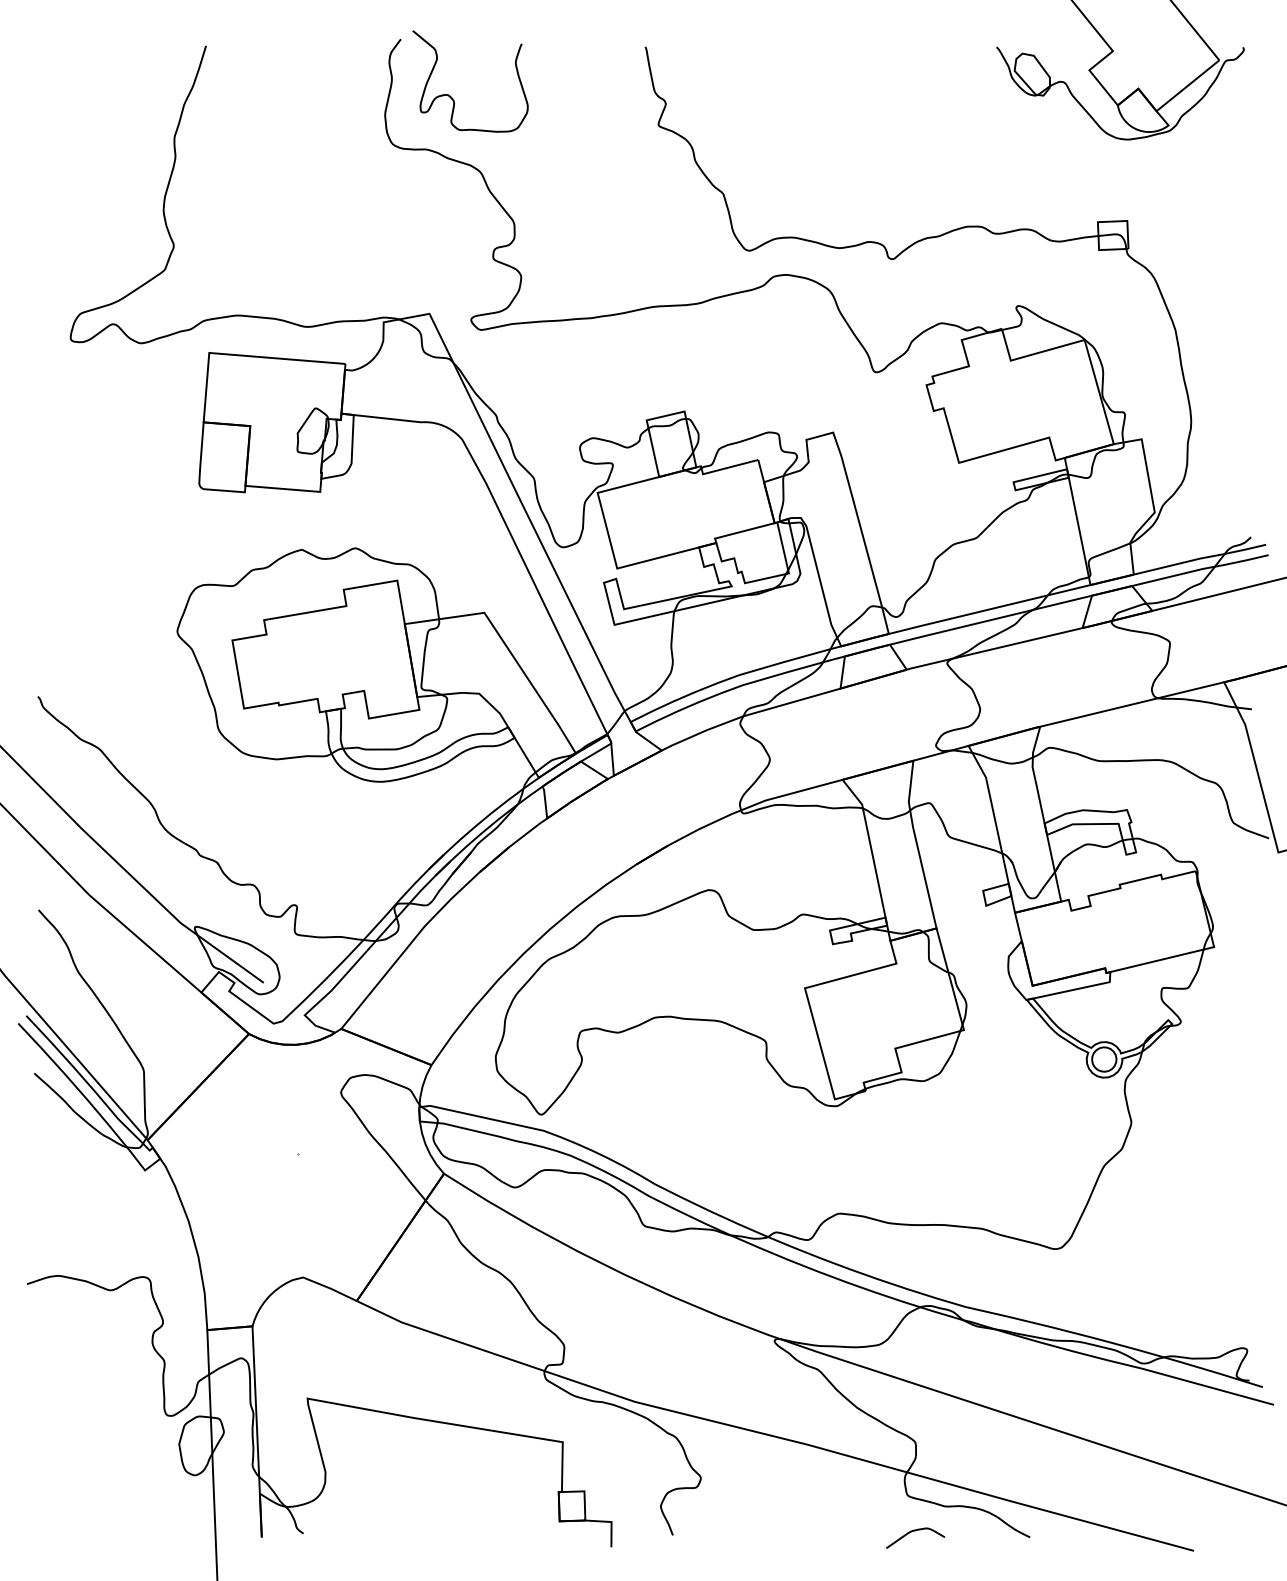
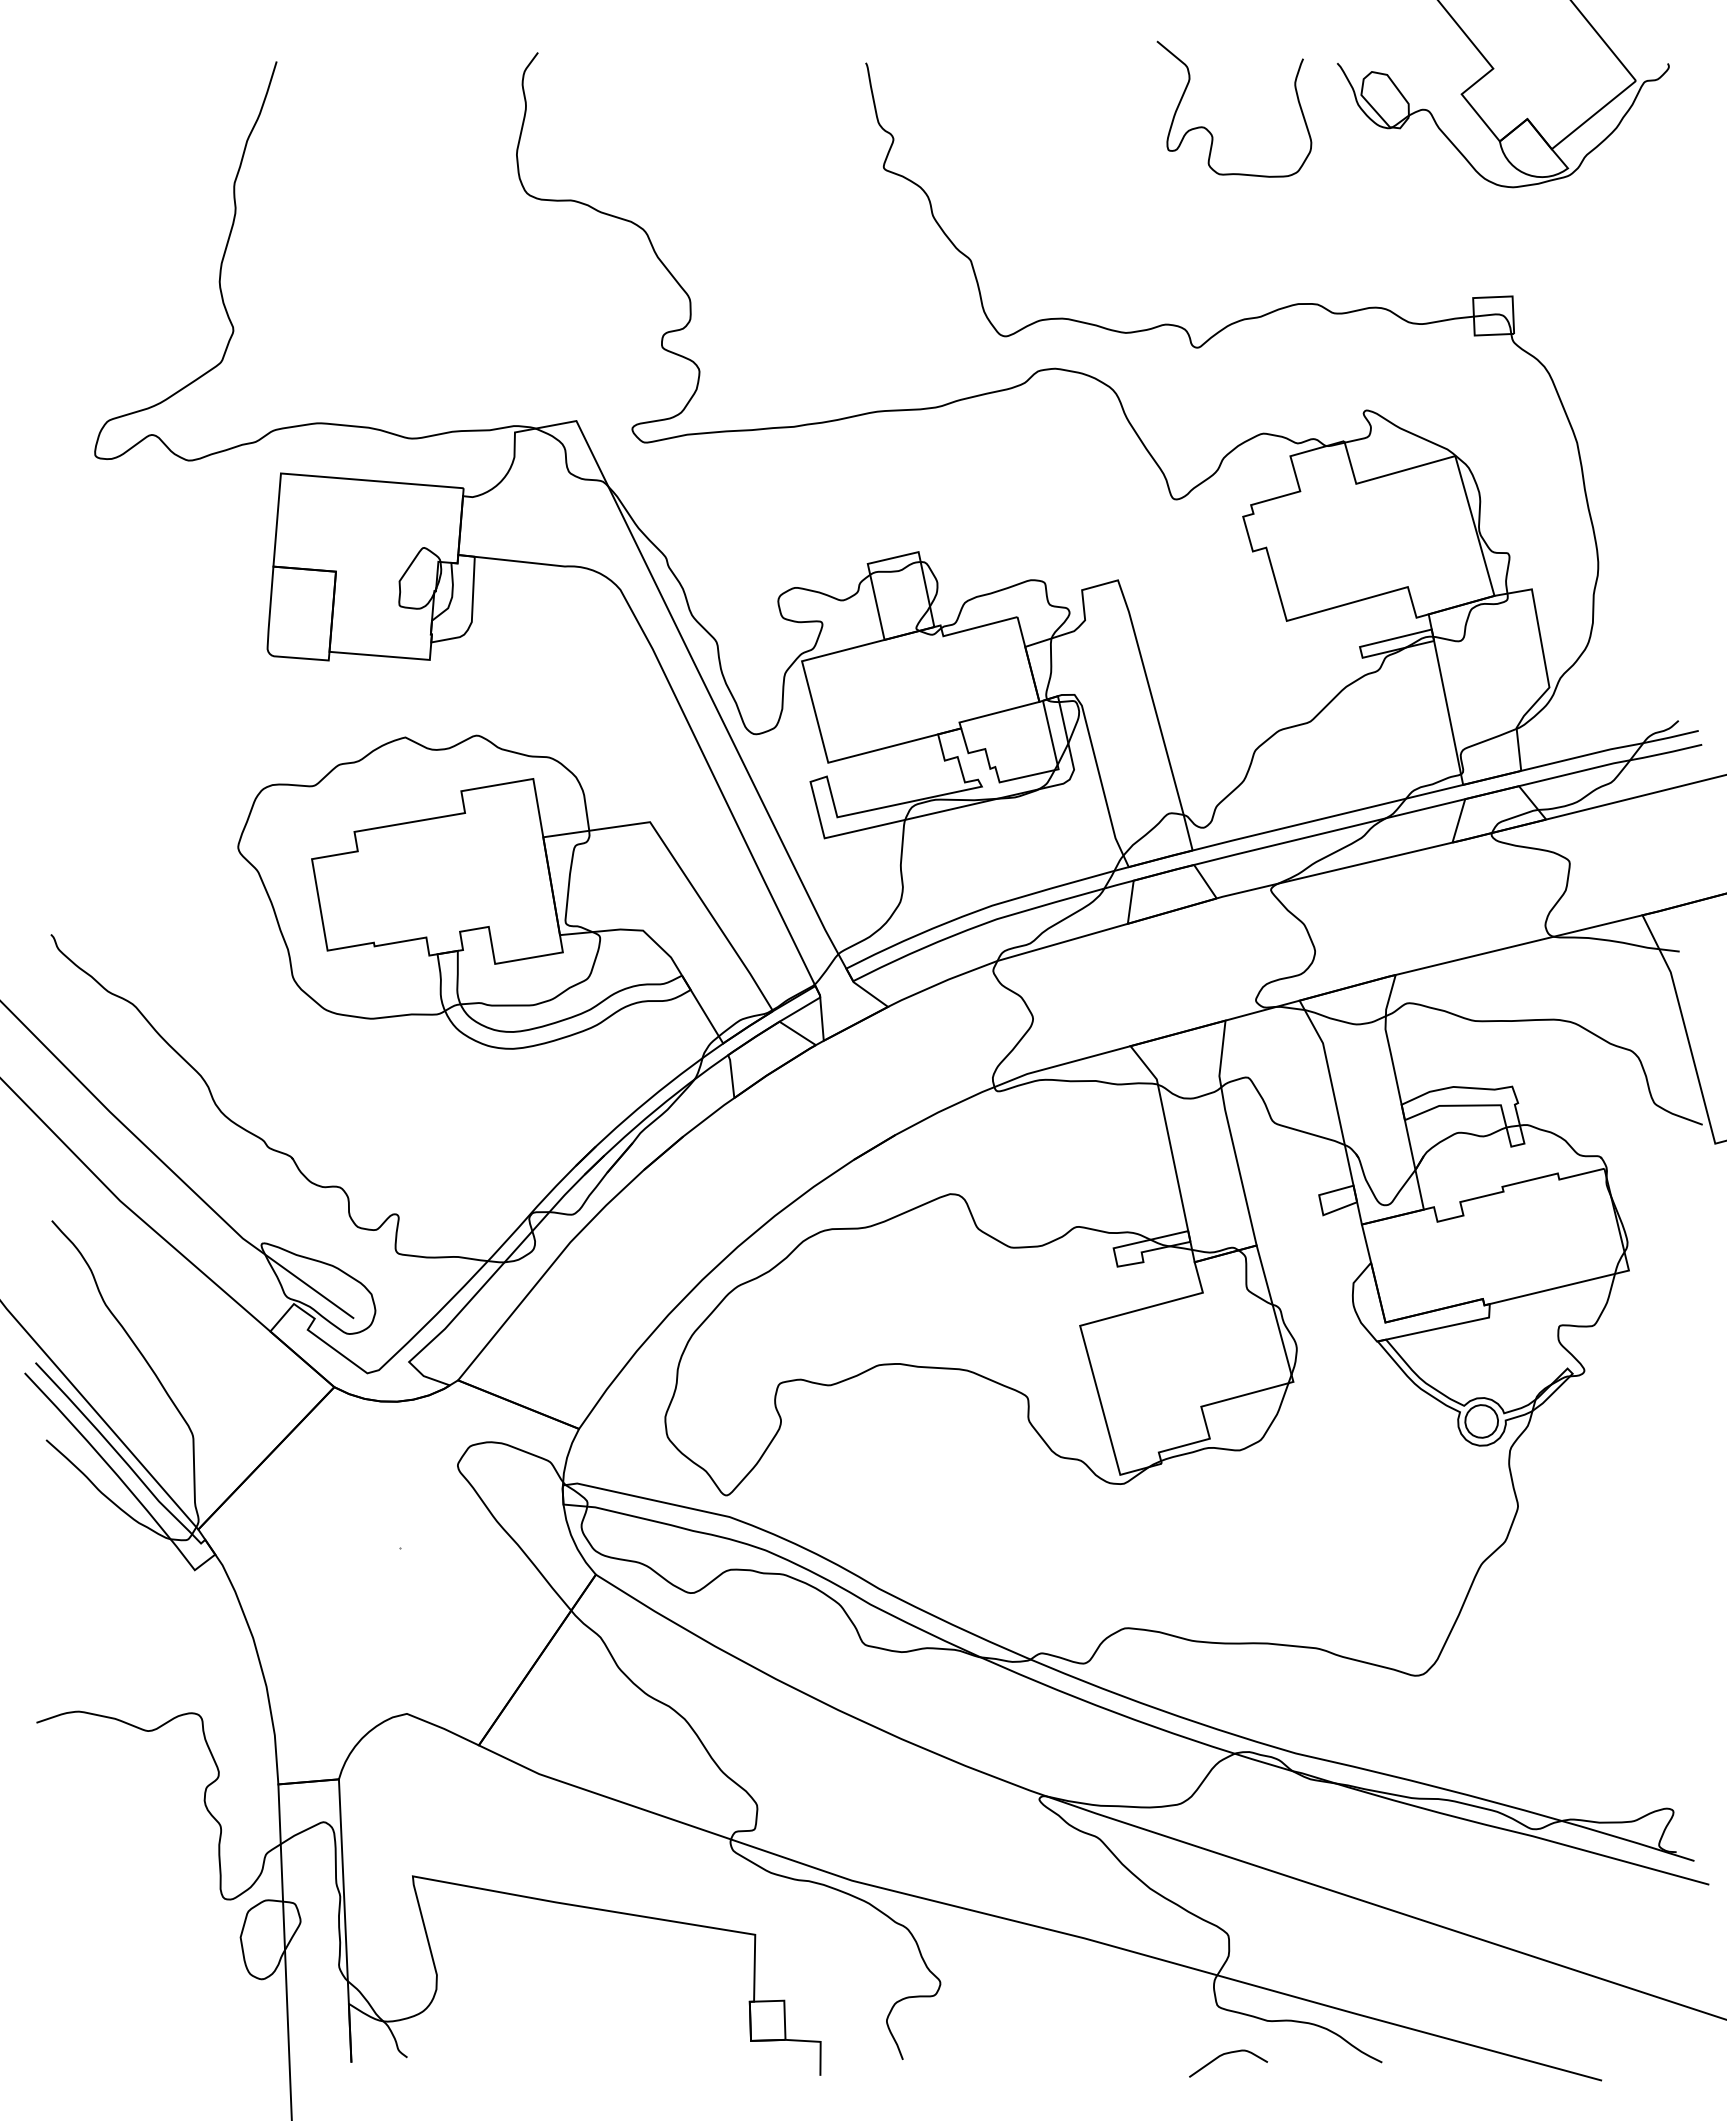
curve: (452, 98) -> (1210, 131), moved

